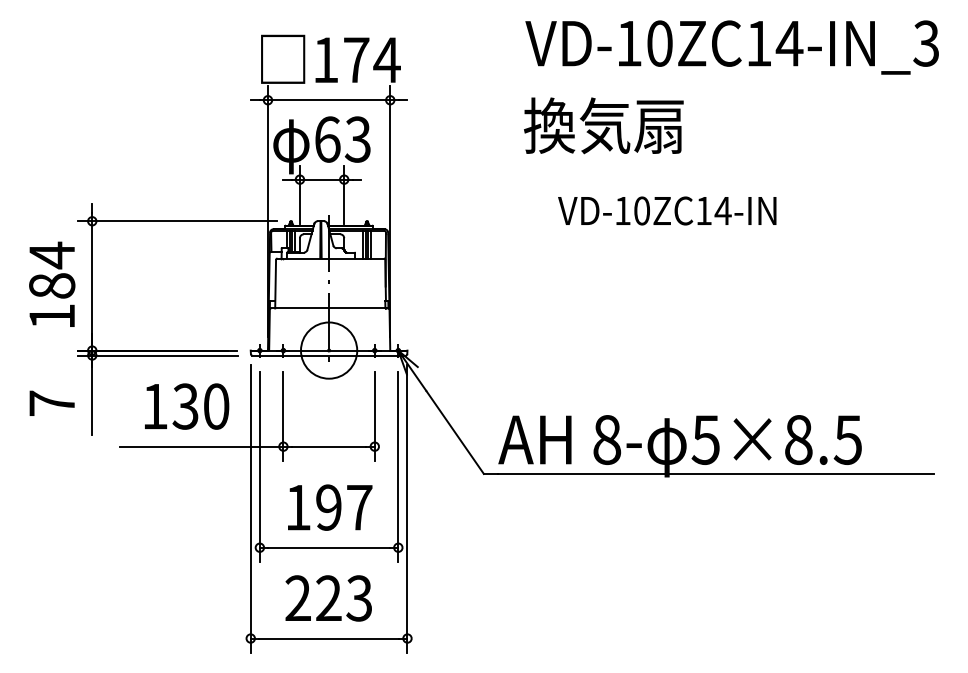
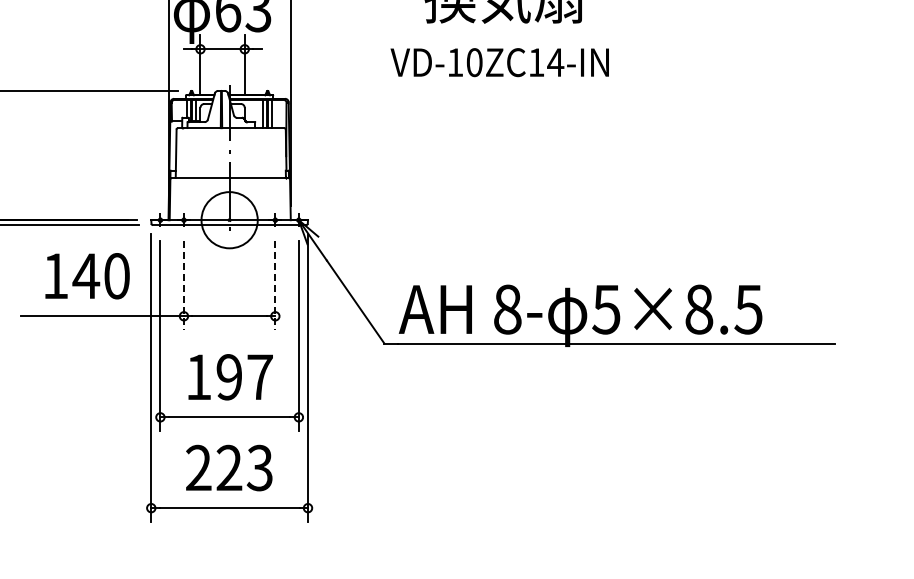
text: (667, 210) -> (500, 62), moved
text: (185, 406) -> (86, 276), 130 -> 140
line: (283, 416) -> (184, 286), solid -> dashed
line: (374, 416) -> (275, 286), solid -> dashed

